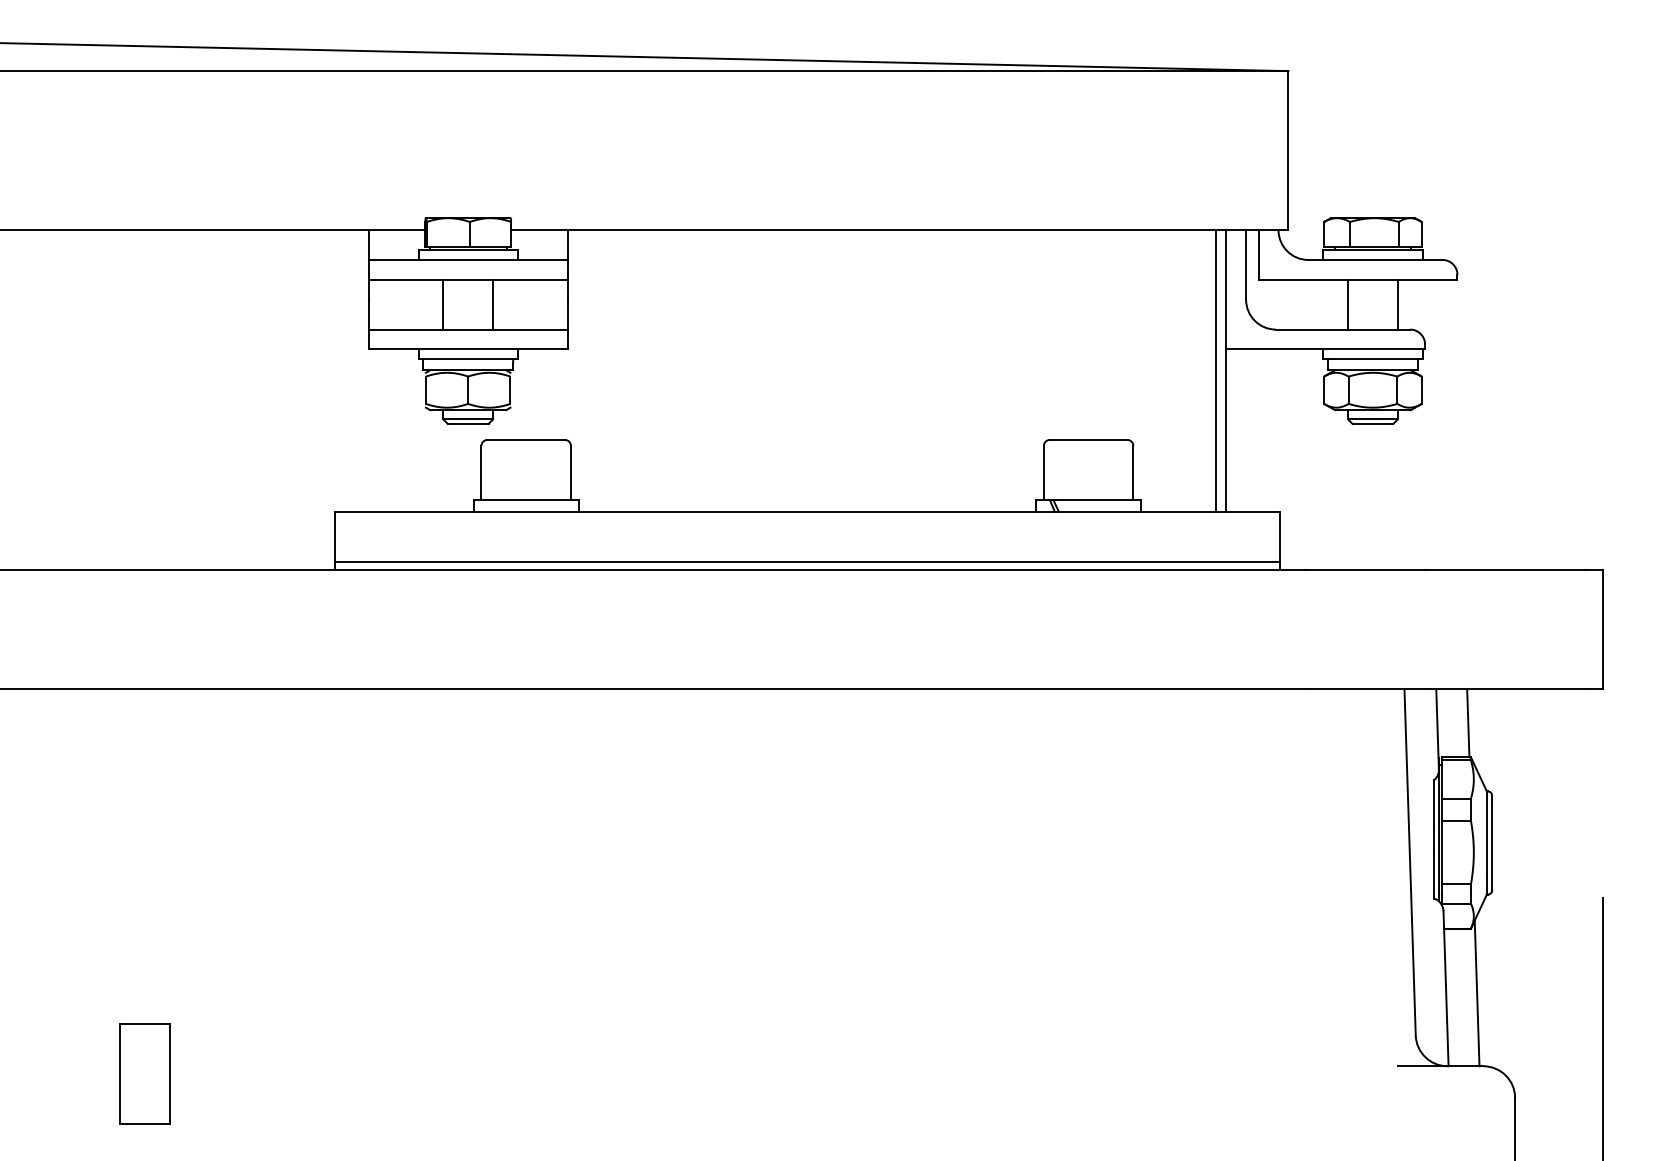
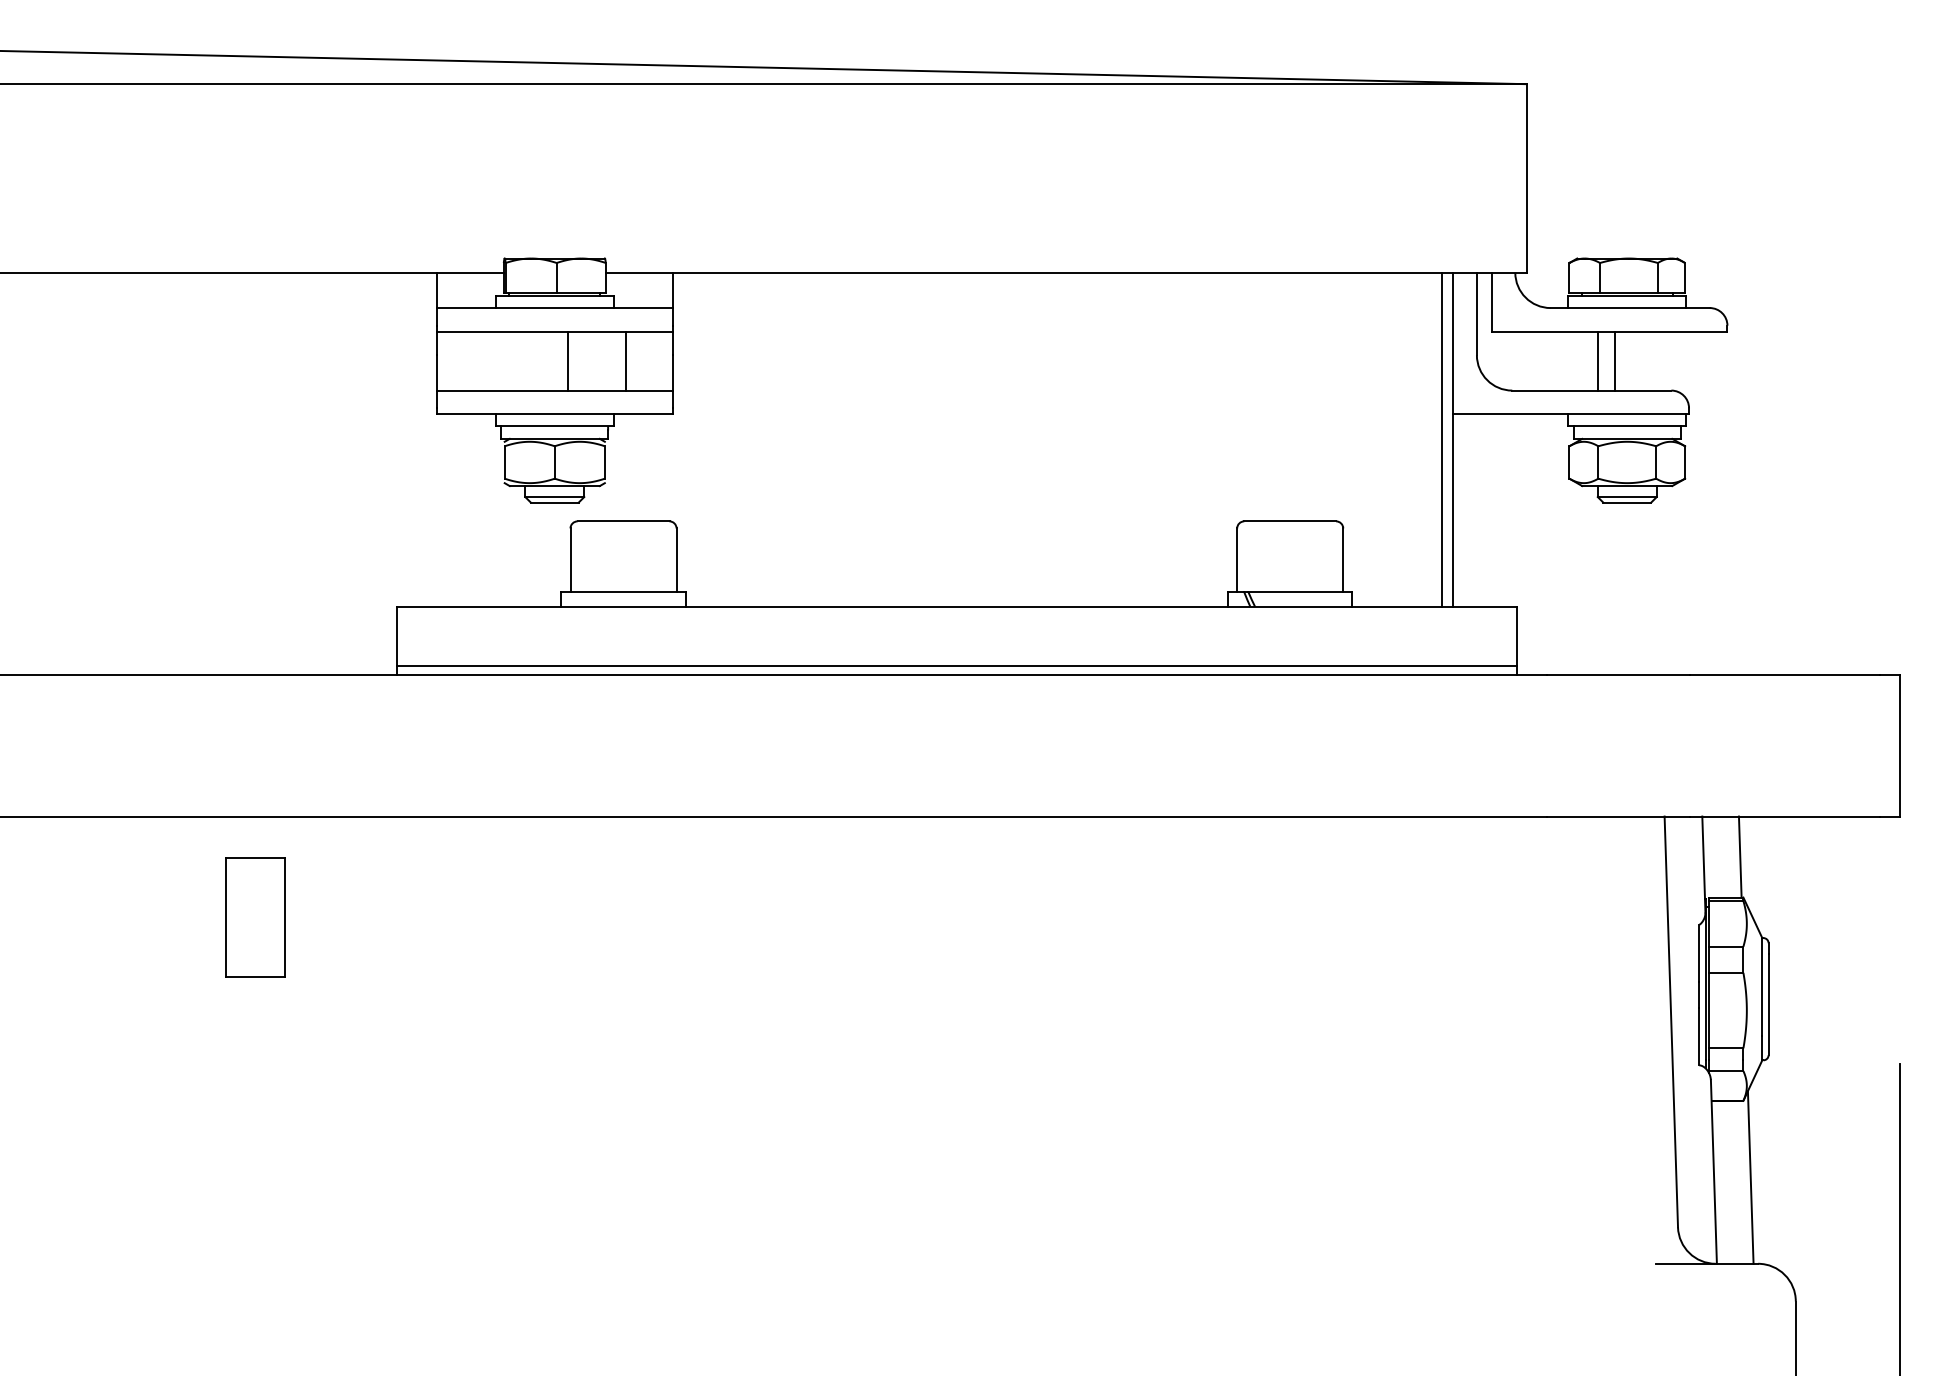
line: (443, 304) -> (568, 360), moved
line: (493, 304) -> (626, 360), moved
line: (1397, 304) -> (1614, 360), moved
part: (144, 1073) -> (255, 916), moved

